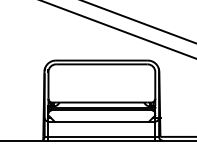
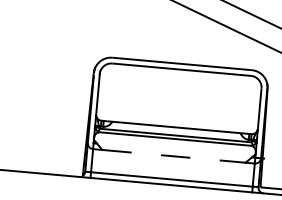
line: (102, 121) -> (174, 156), solid -> dashed

